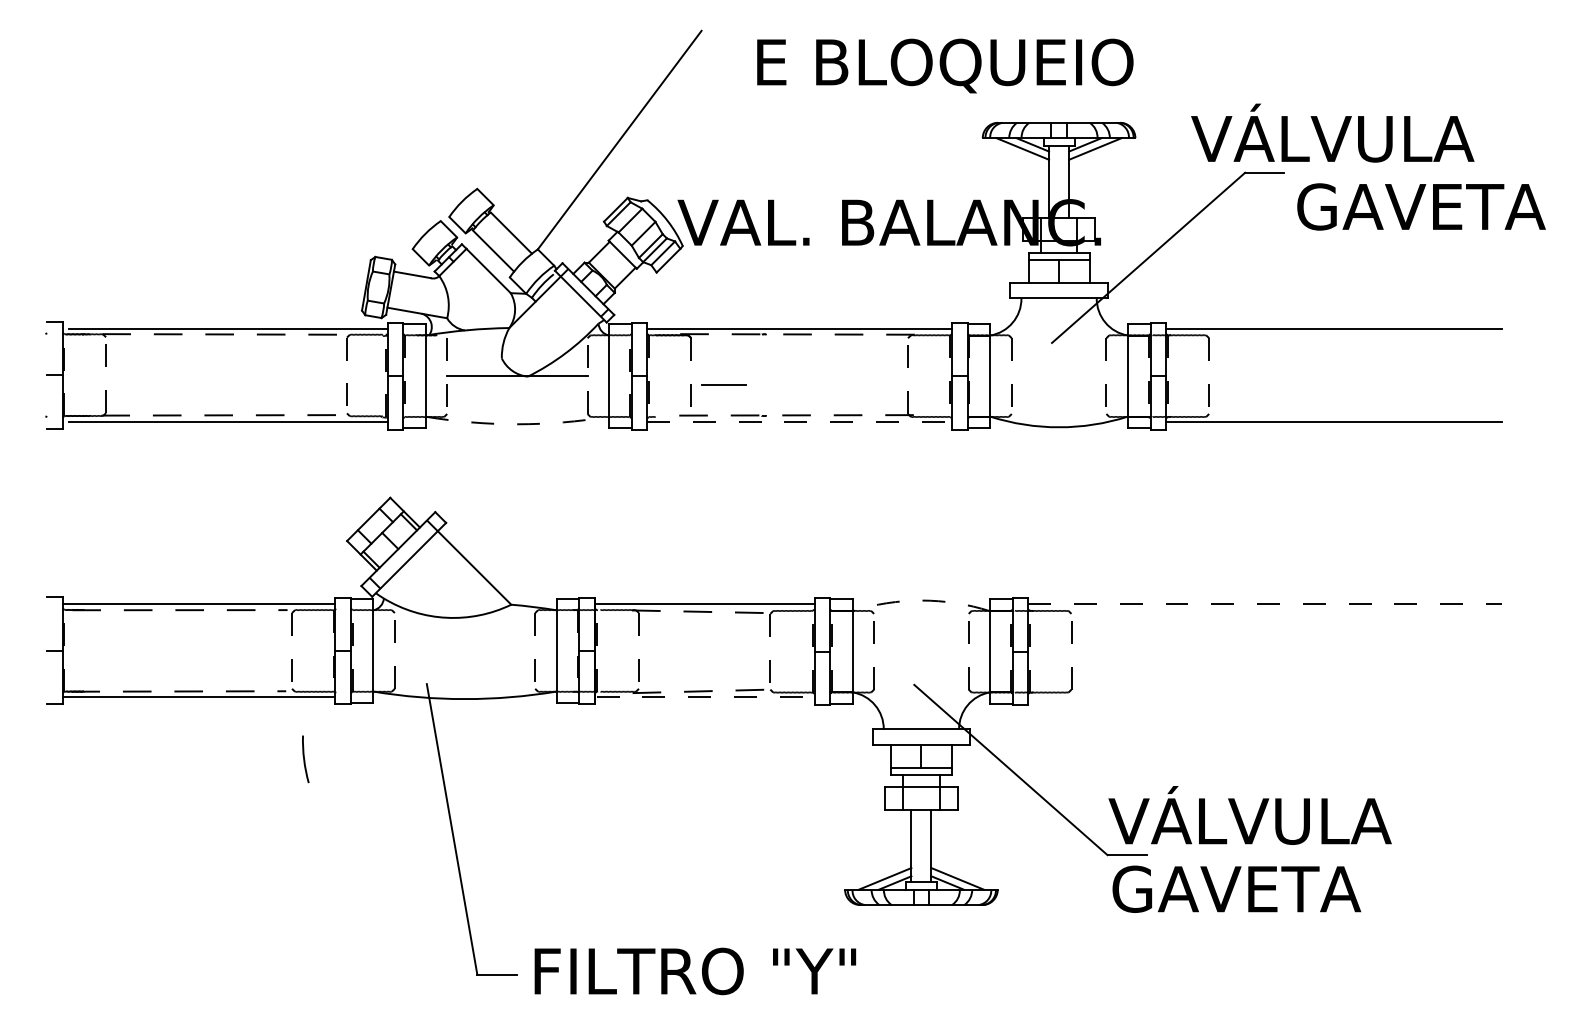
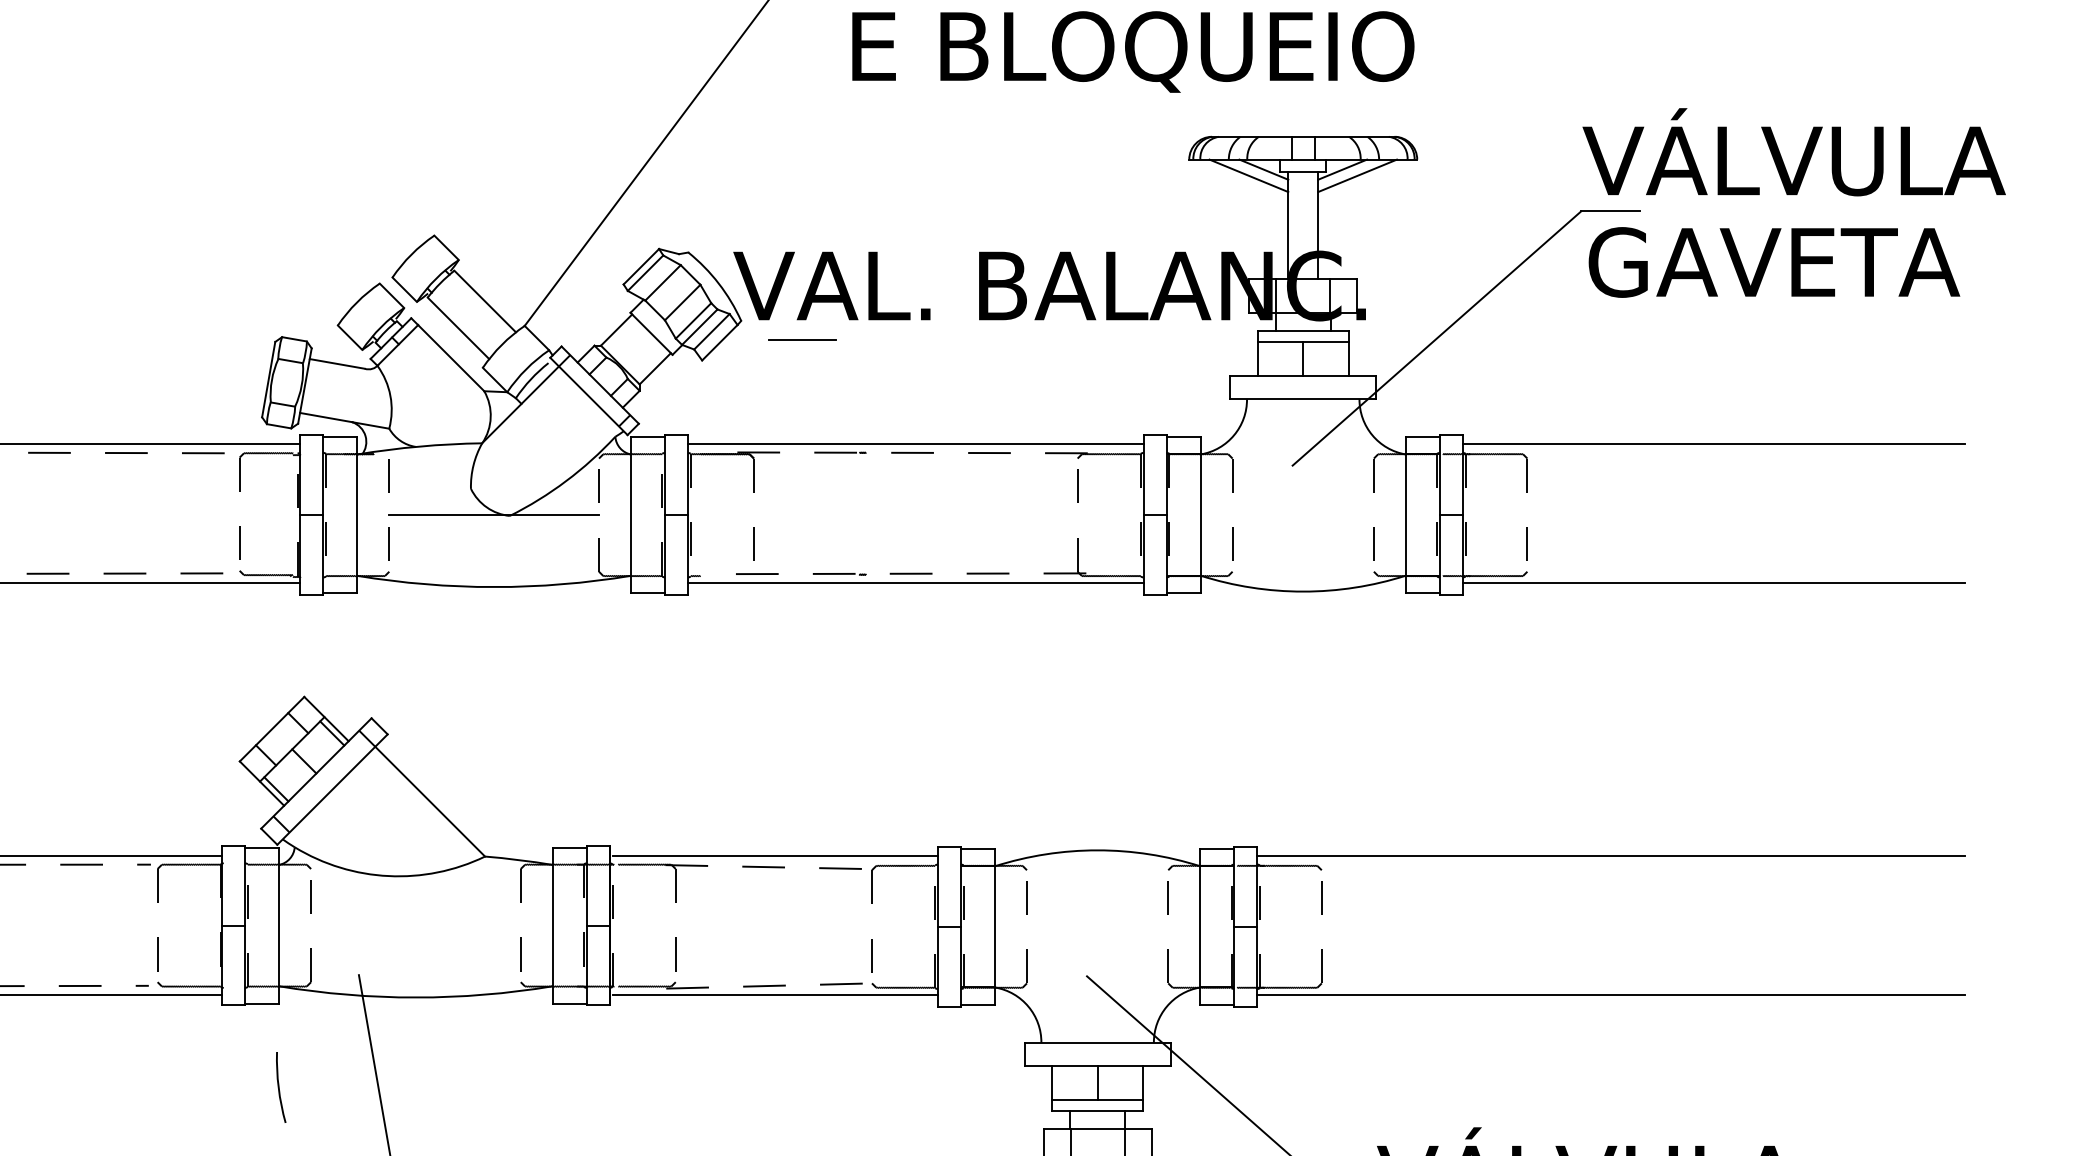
text: (1332, 132) -> (1793, 151), moved
text: (1421, 206) -> (1774, 261), moved
line: (723, 384) -> (802, 339), moved
line: (799, 421) -> (915, 582), dashed -> solid
arc: (517, 424) -> (494, 587), dashed -> solid
arc: (921, 600) -> (1097, 850), dashed -> solid
line: (1265, 604) -> (1611, 856), dashed -> solid
line: (705, 697) -> (775, 995), dashed -> solid
line: (1265, 697) -> (1611, 995), added
arc: (305, 759) -> (280, 1087), moved

